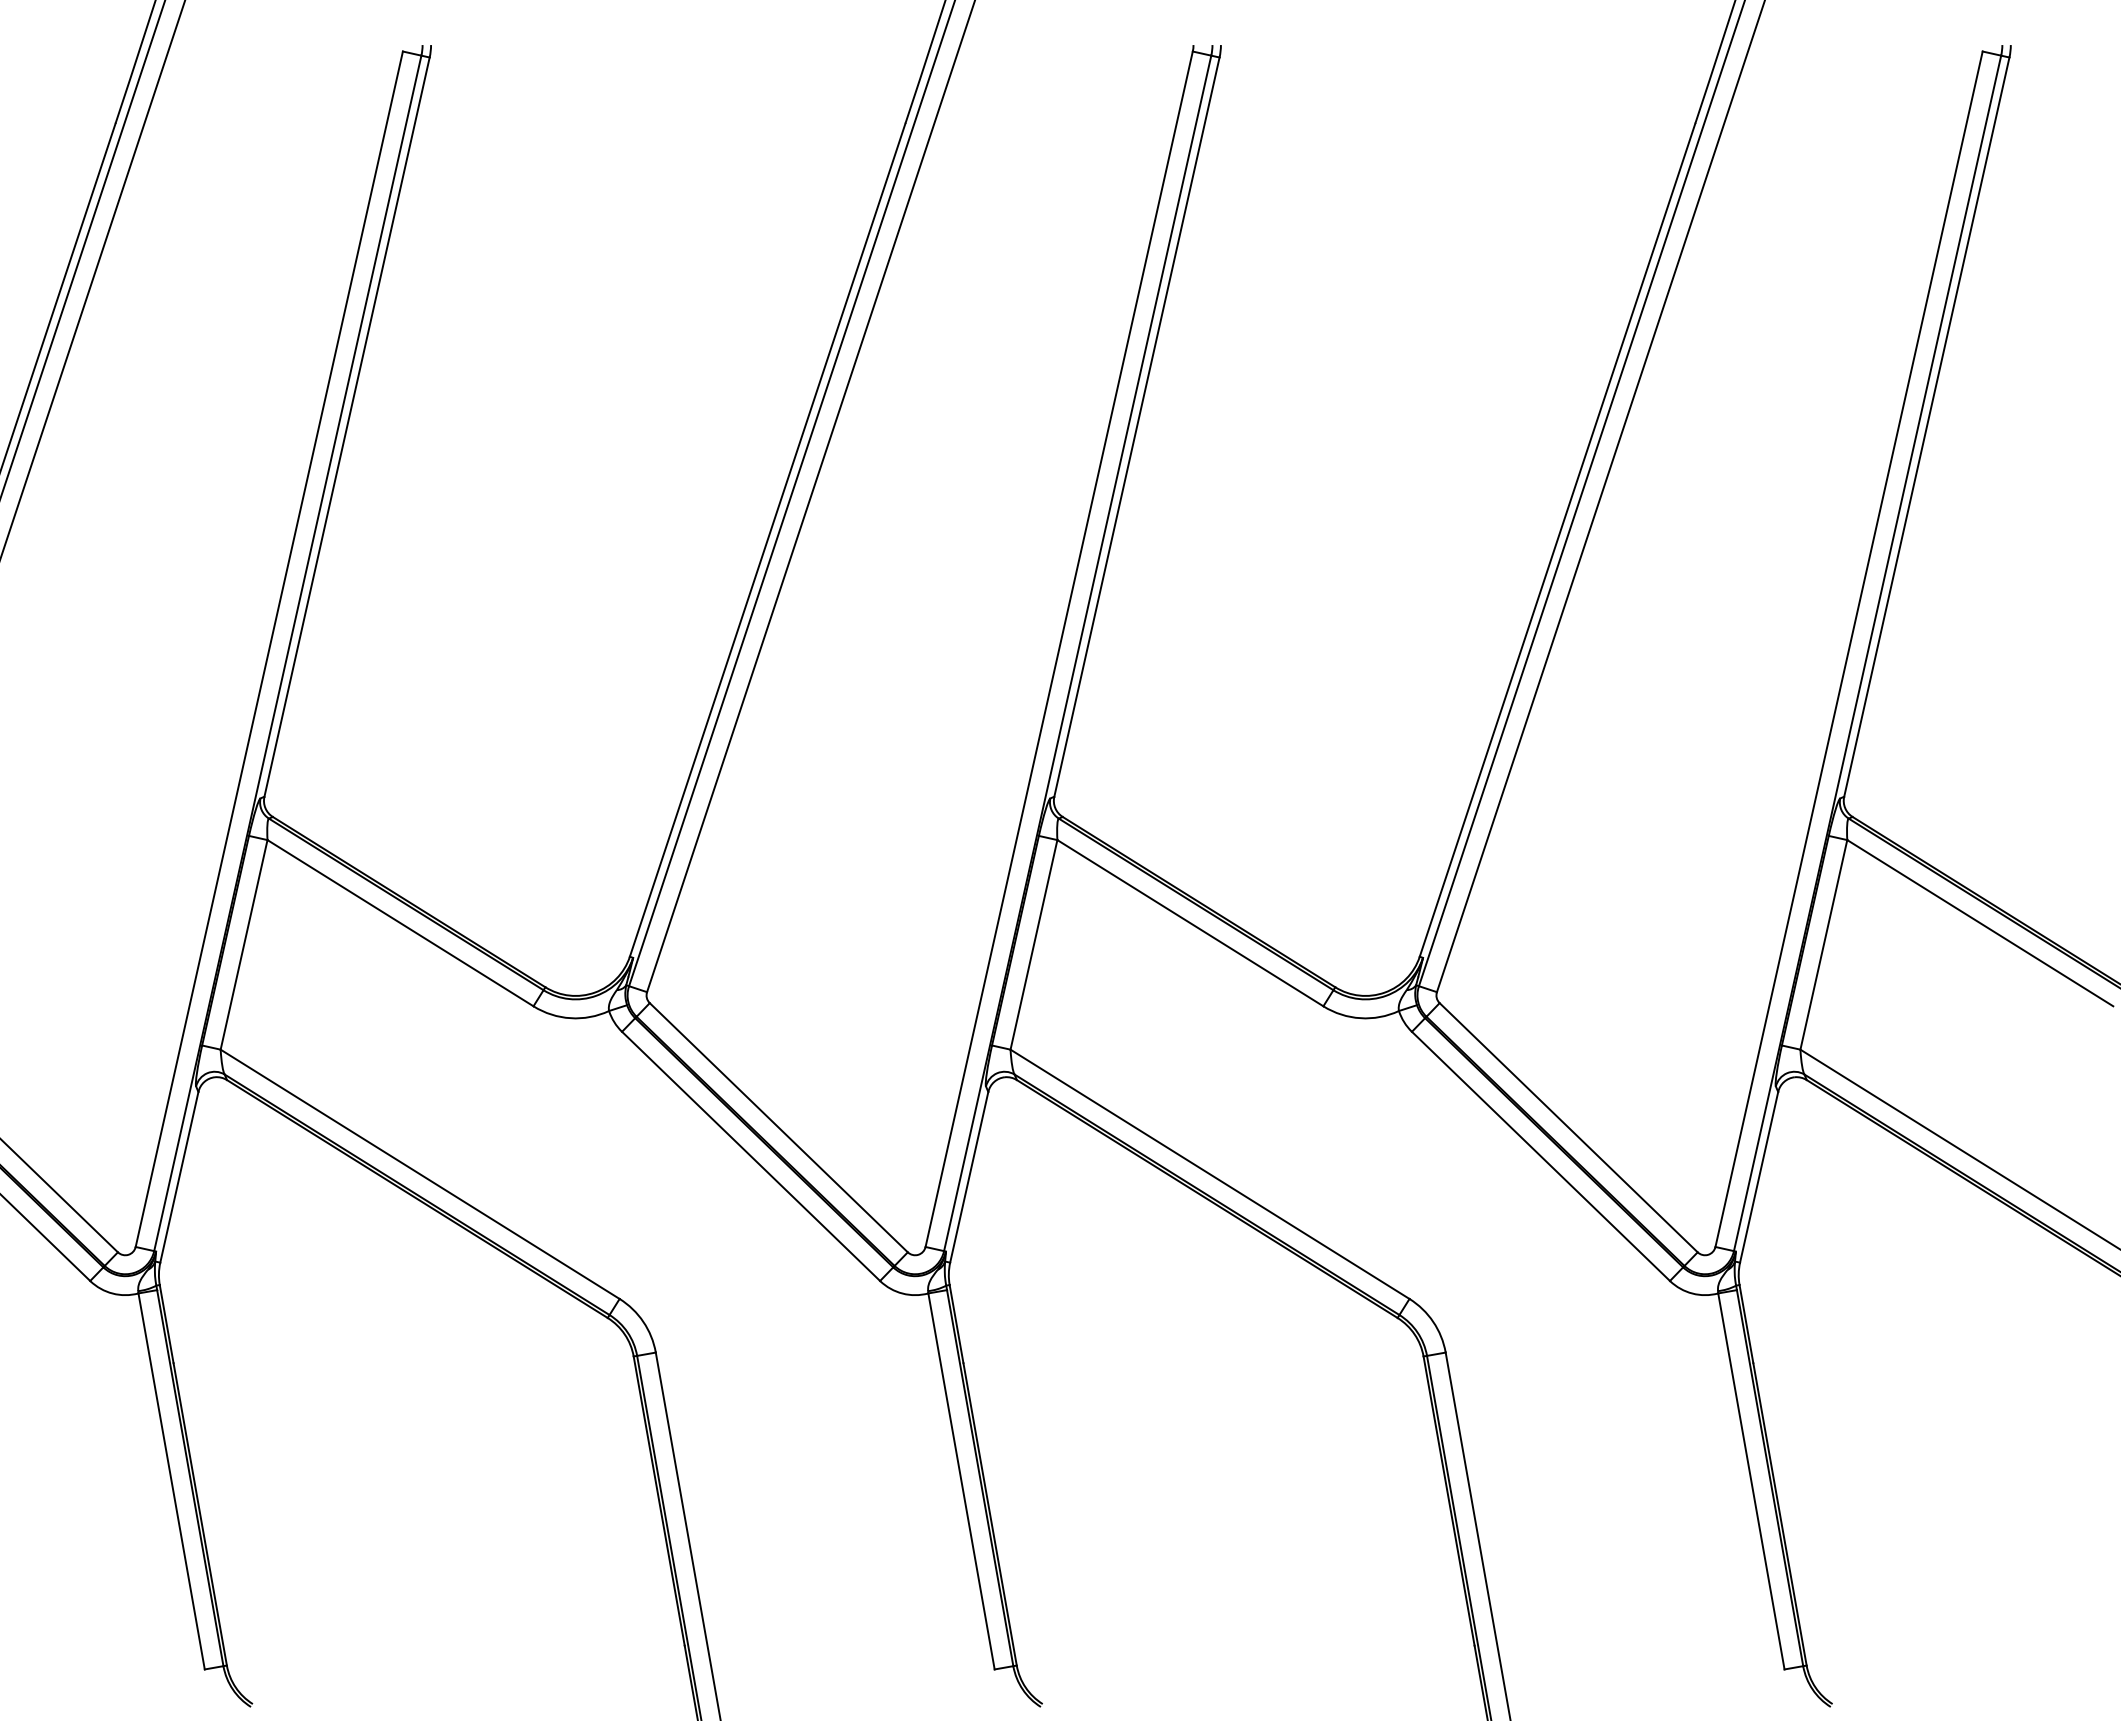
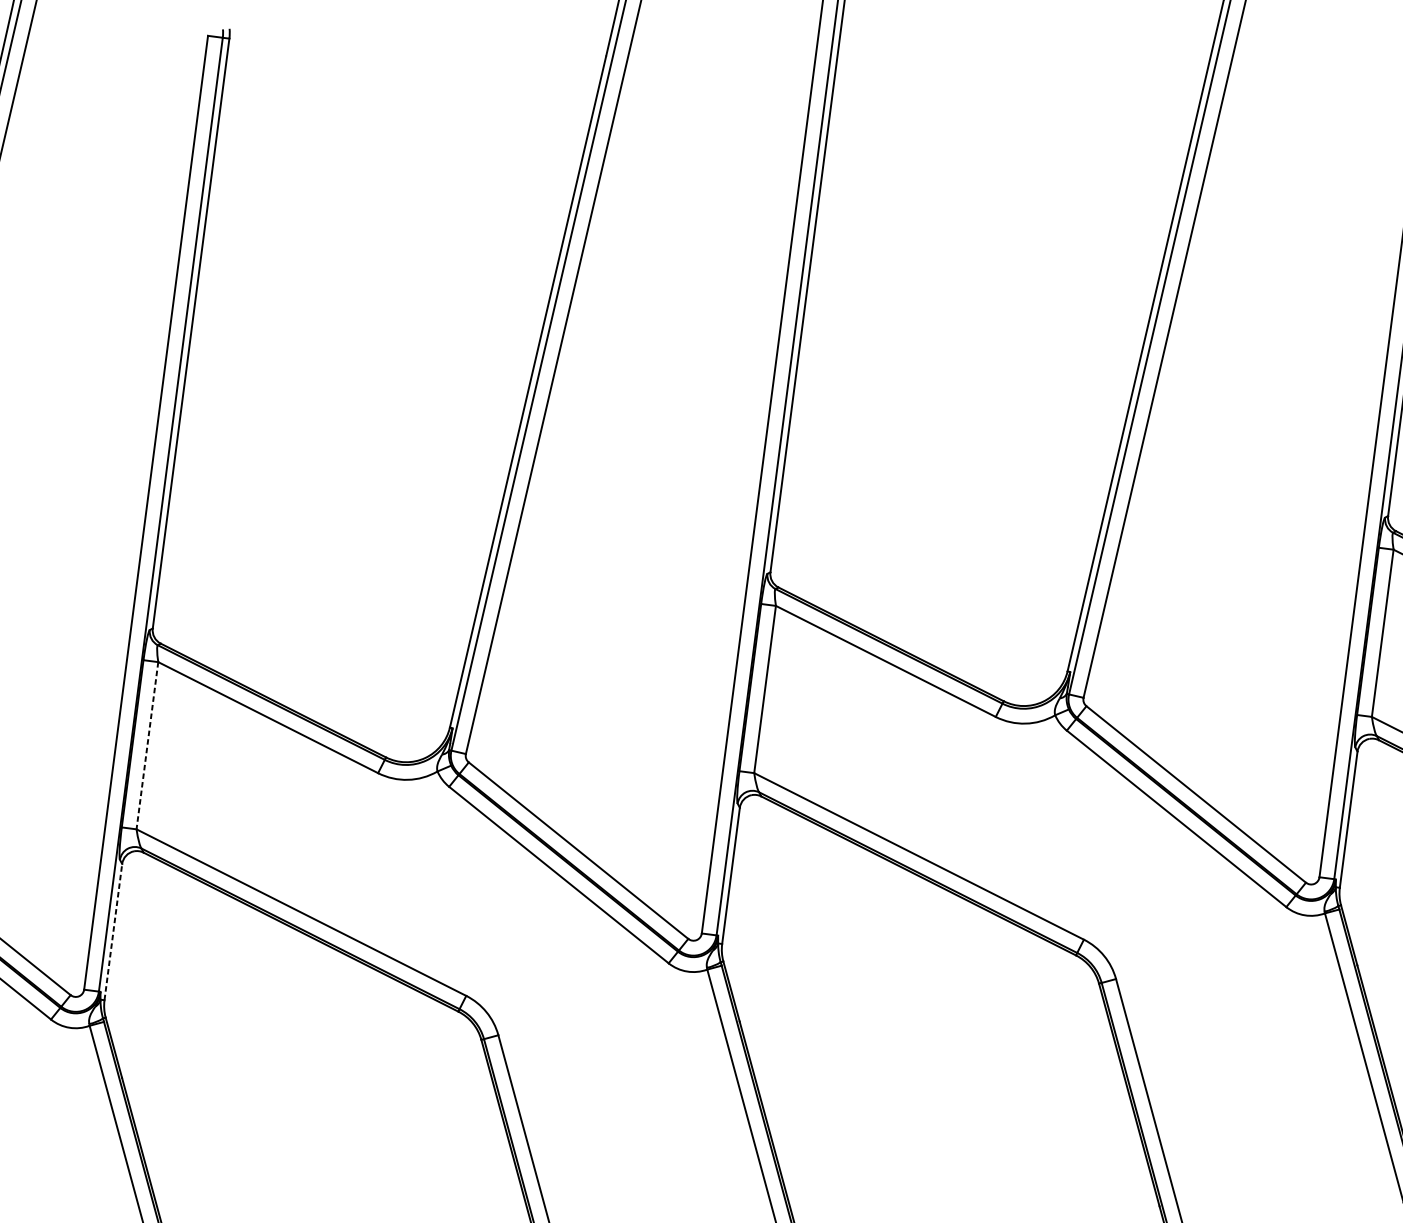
line: (243, 945) -> (147, 746), solid -> dashed
line: (179, 1176) -> (113, 931), solid -> dashed

